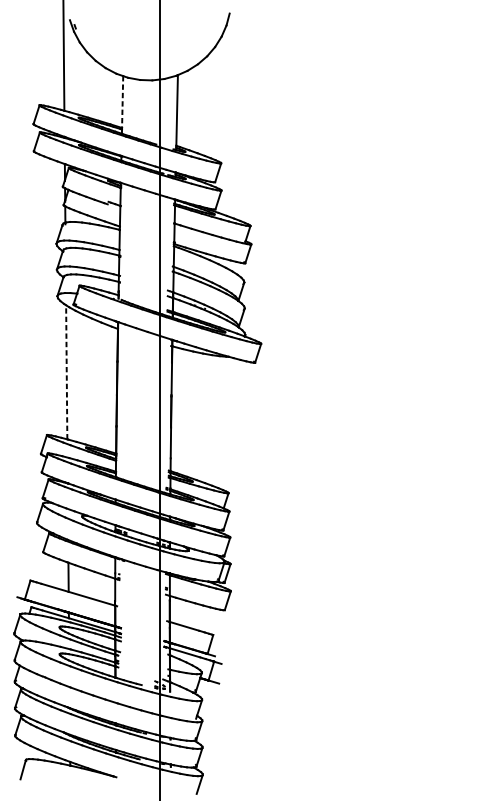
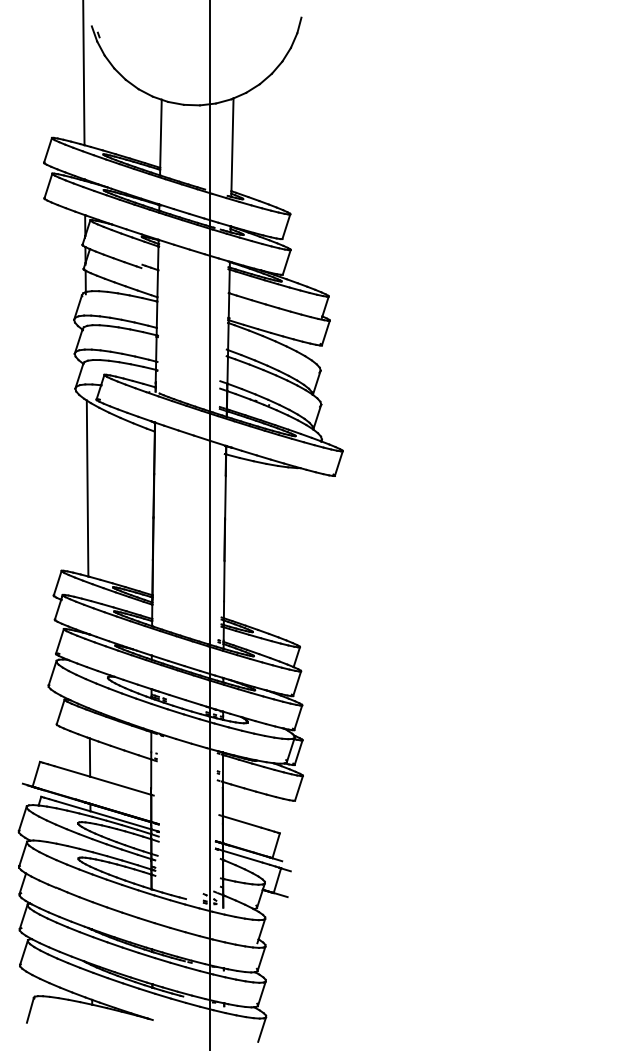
line: (122, 102) -> (160, 134), dashed -> solid
line: (66, 372) -> (87, 488), dashed -> solid

